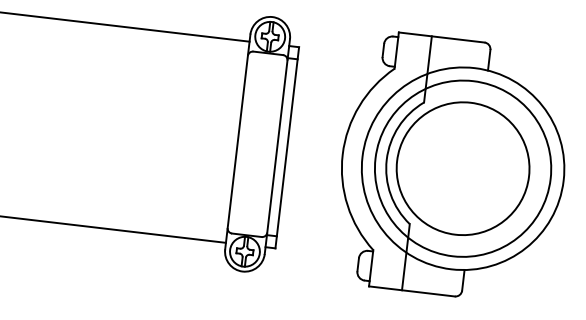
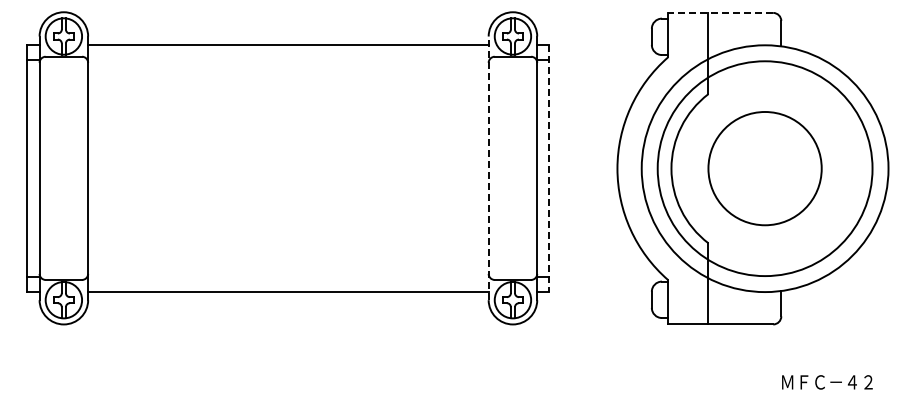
line: (441, 37) -> (720, 12), solid -> dashed
line: (237, 142) -> (488, 168), solid -> dashed
line: (287, 148) -> (549, 169), solid -> dashed
circle: (462, 168) -> (764, 168), size x0.7

